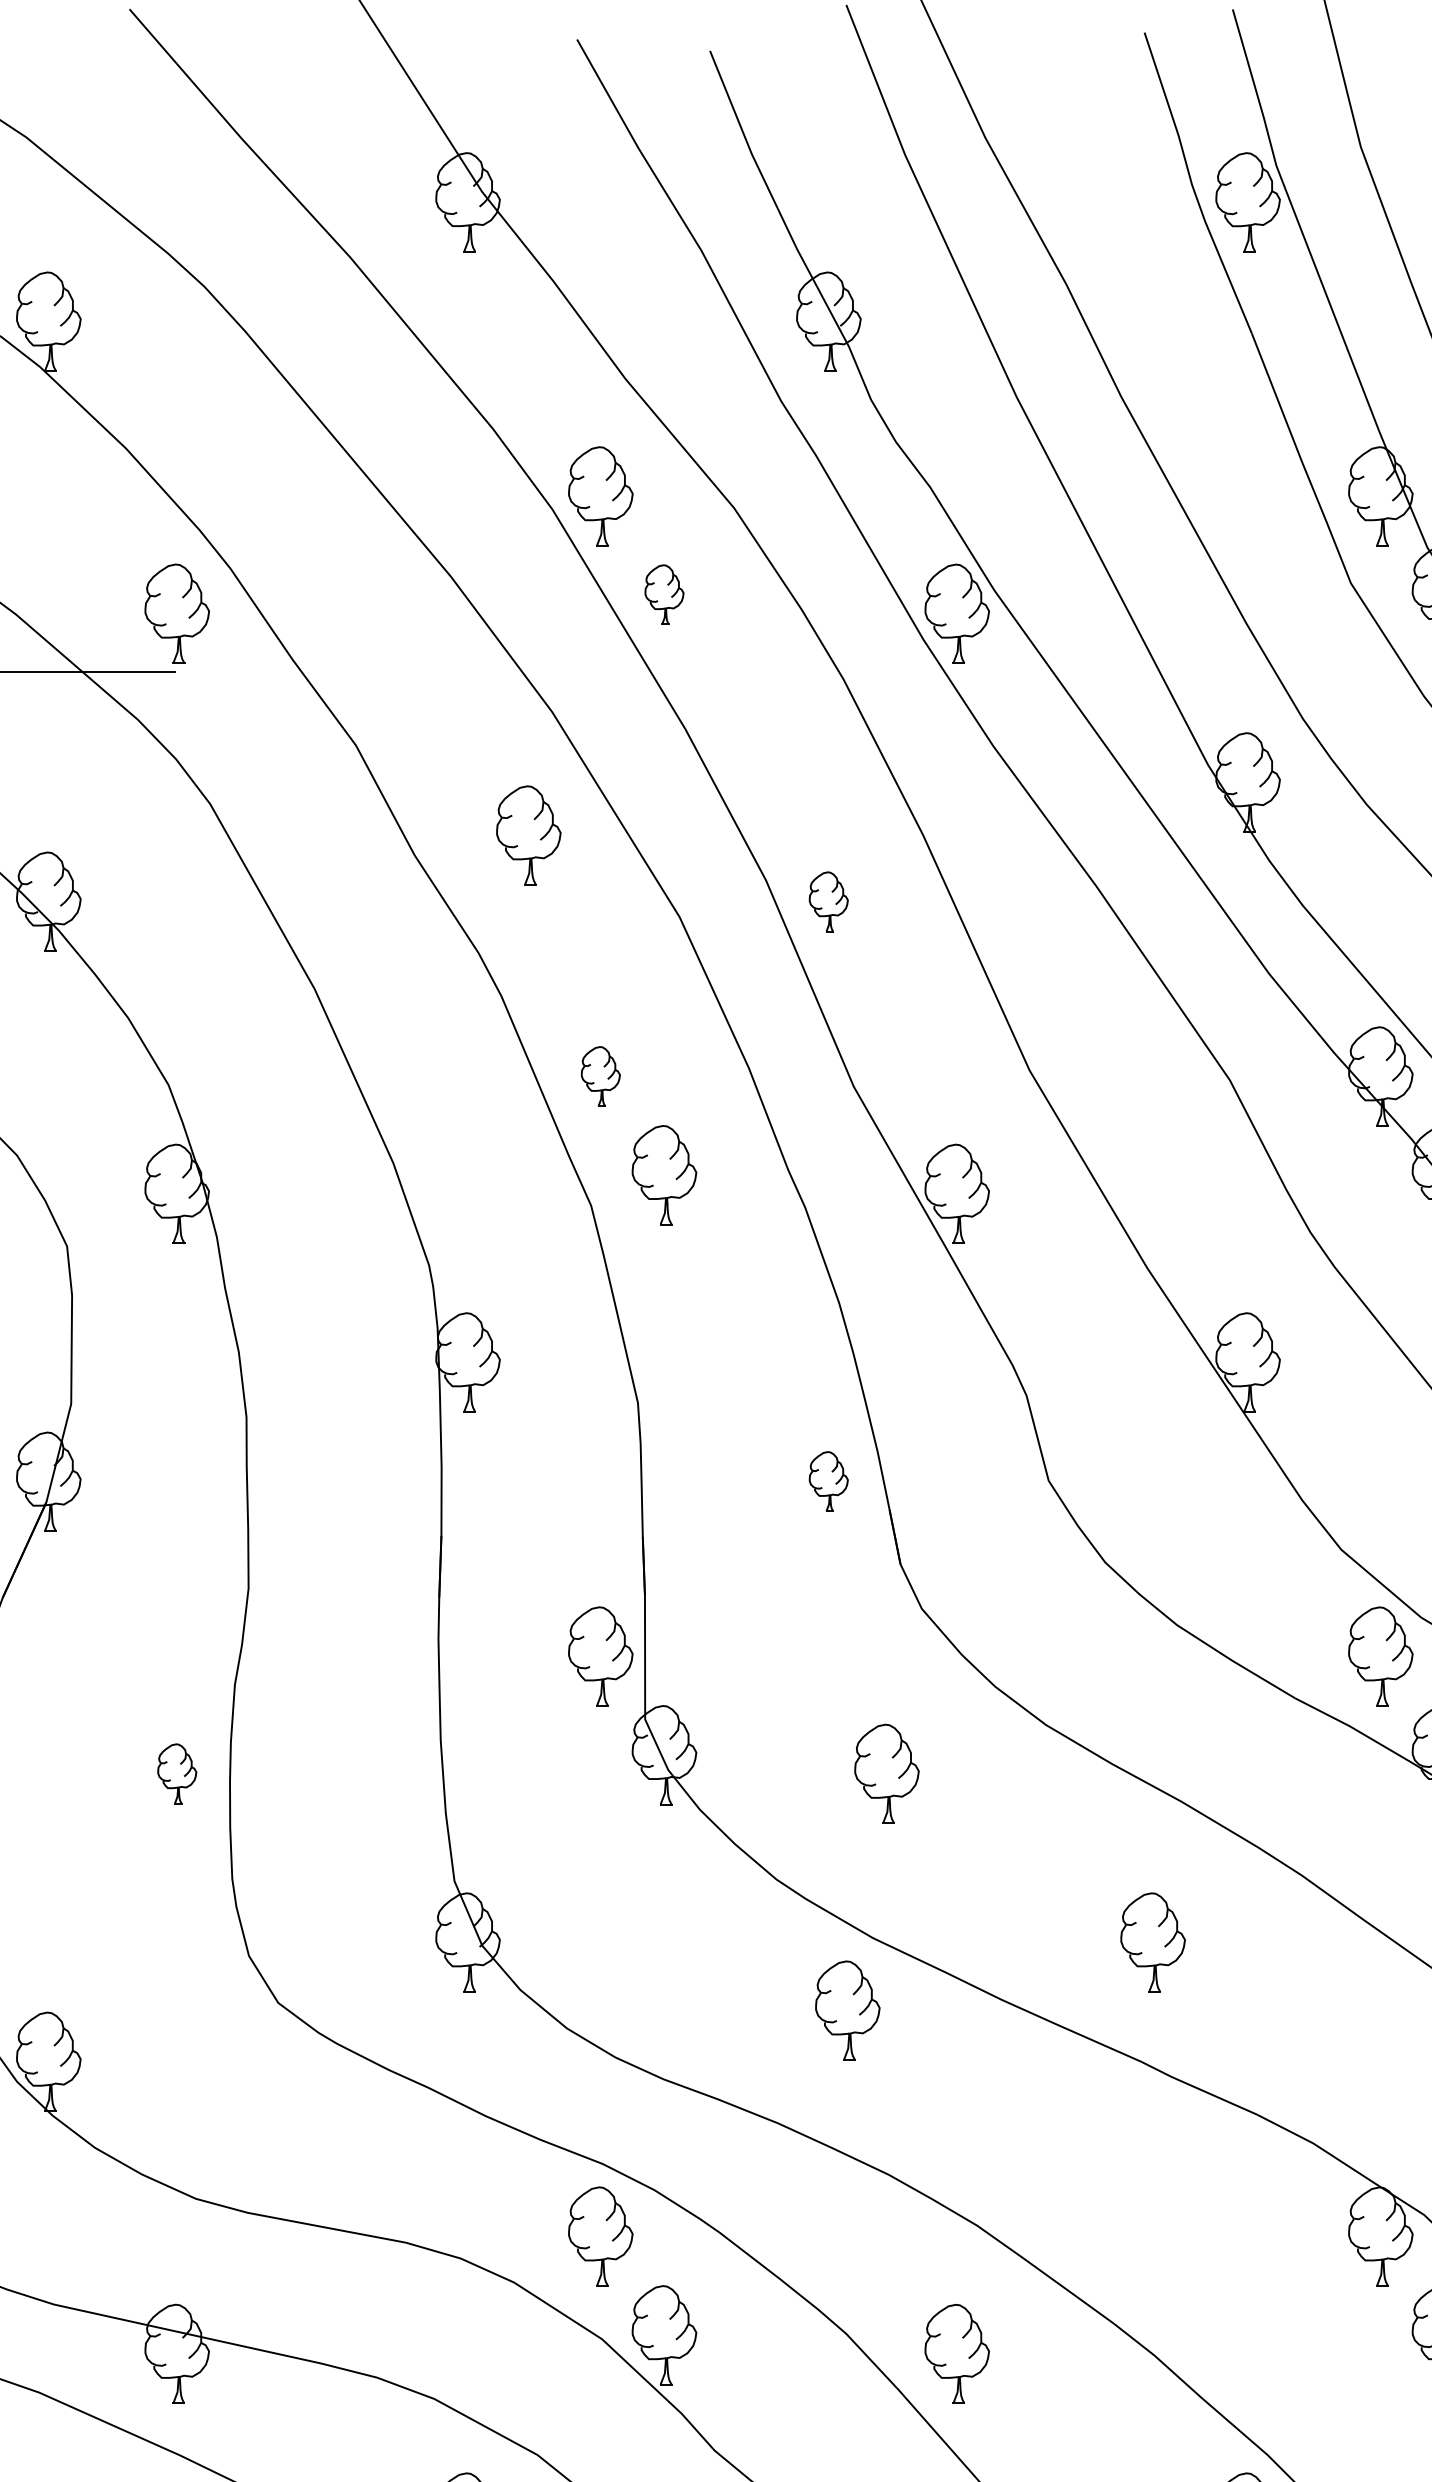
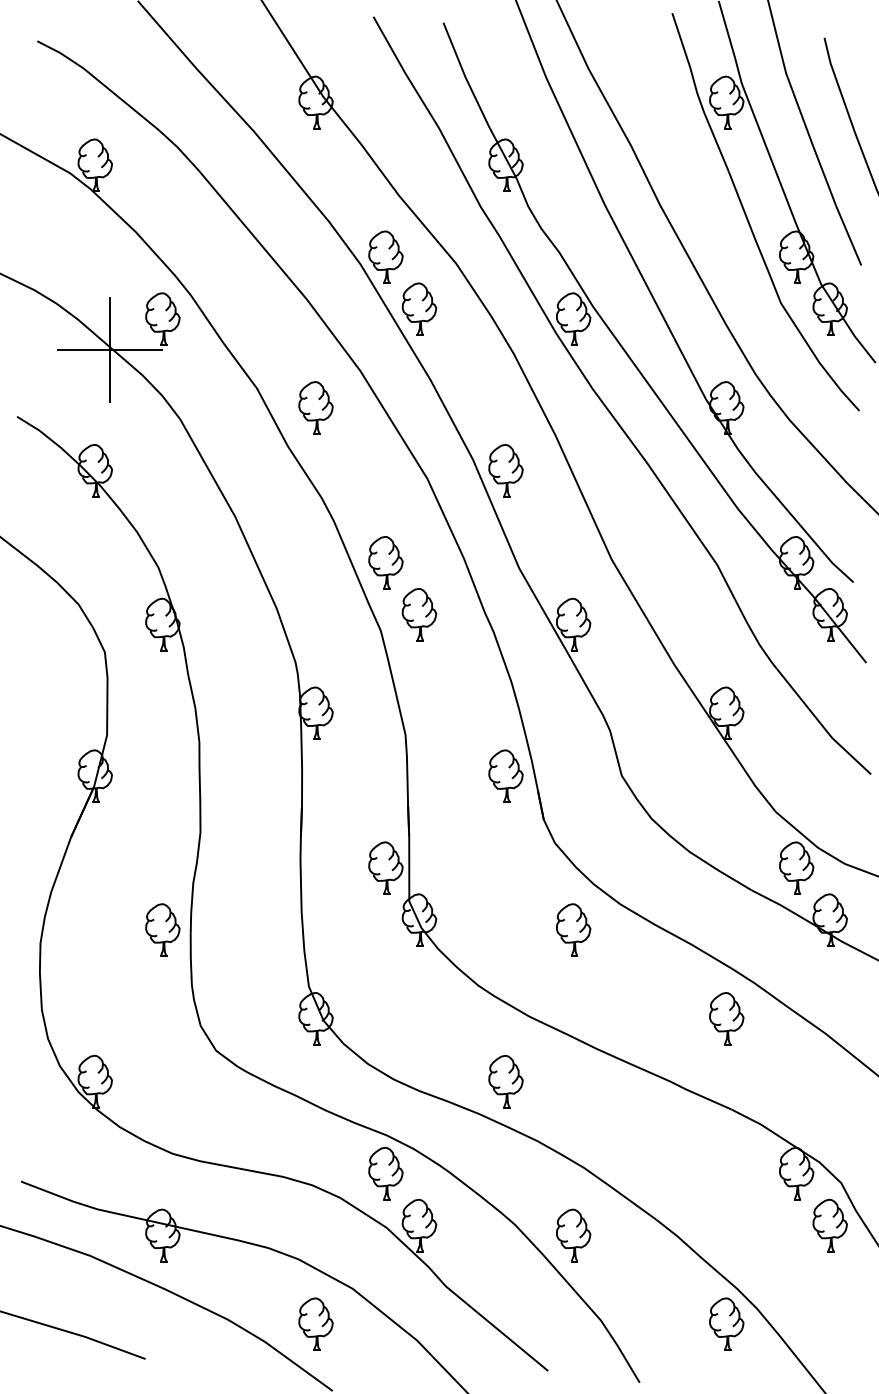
part: (664, 593) -> (419, 308), size x1.67
line: (77, 671) -> (110, 349), added
part: (527, 834) -> (315, 407), moved
part: (827, 901) -> (505, 470), size x1.67
part: (599, 1075) -> (385, 562), size x1.67
part: (827, 1480) -> (505, 775), size x1.67
part: (176, 1772) -> (162, 929), size x1.67
part: (886, 1772) -> (573, 929), moved
part: (1152, 1941) -> (726, 1018), moved
part: (846, 2010) -> (505, 1081), moved

